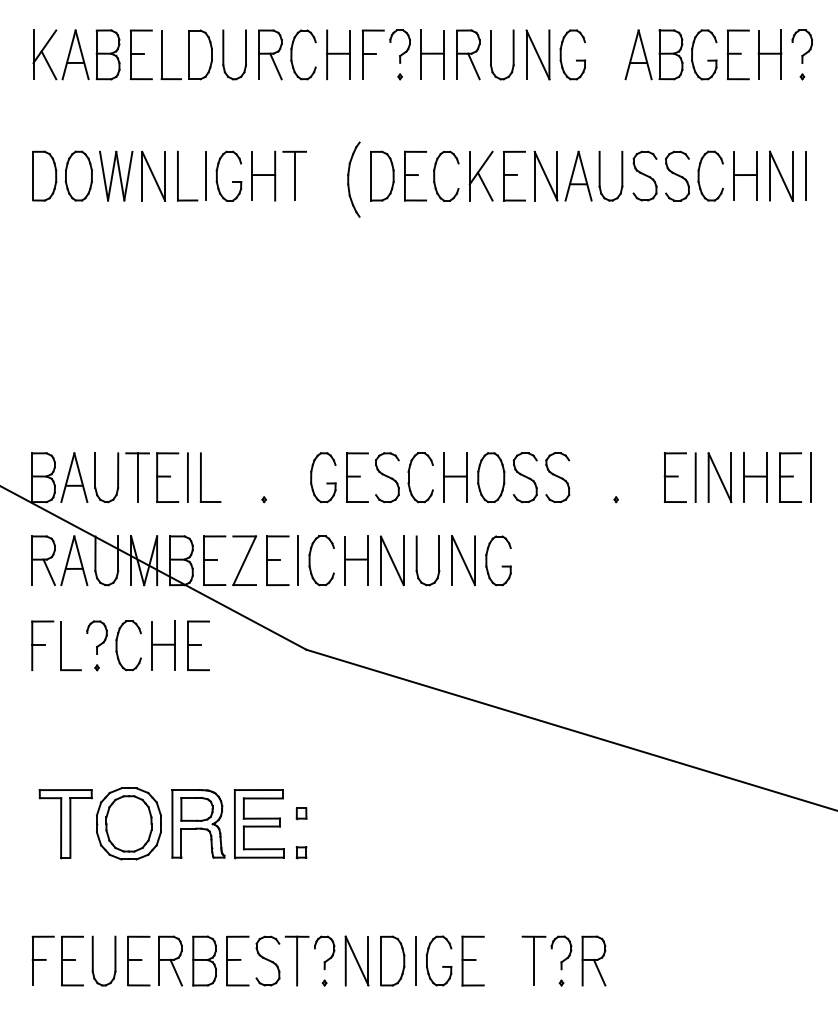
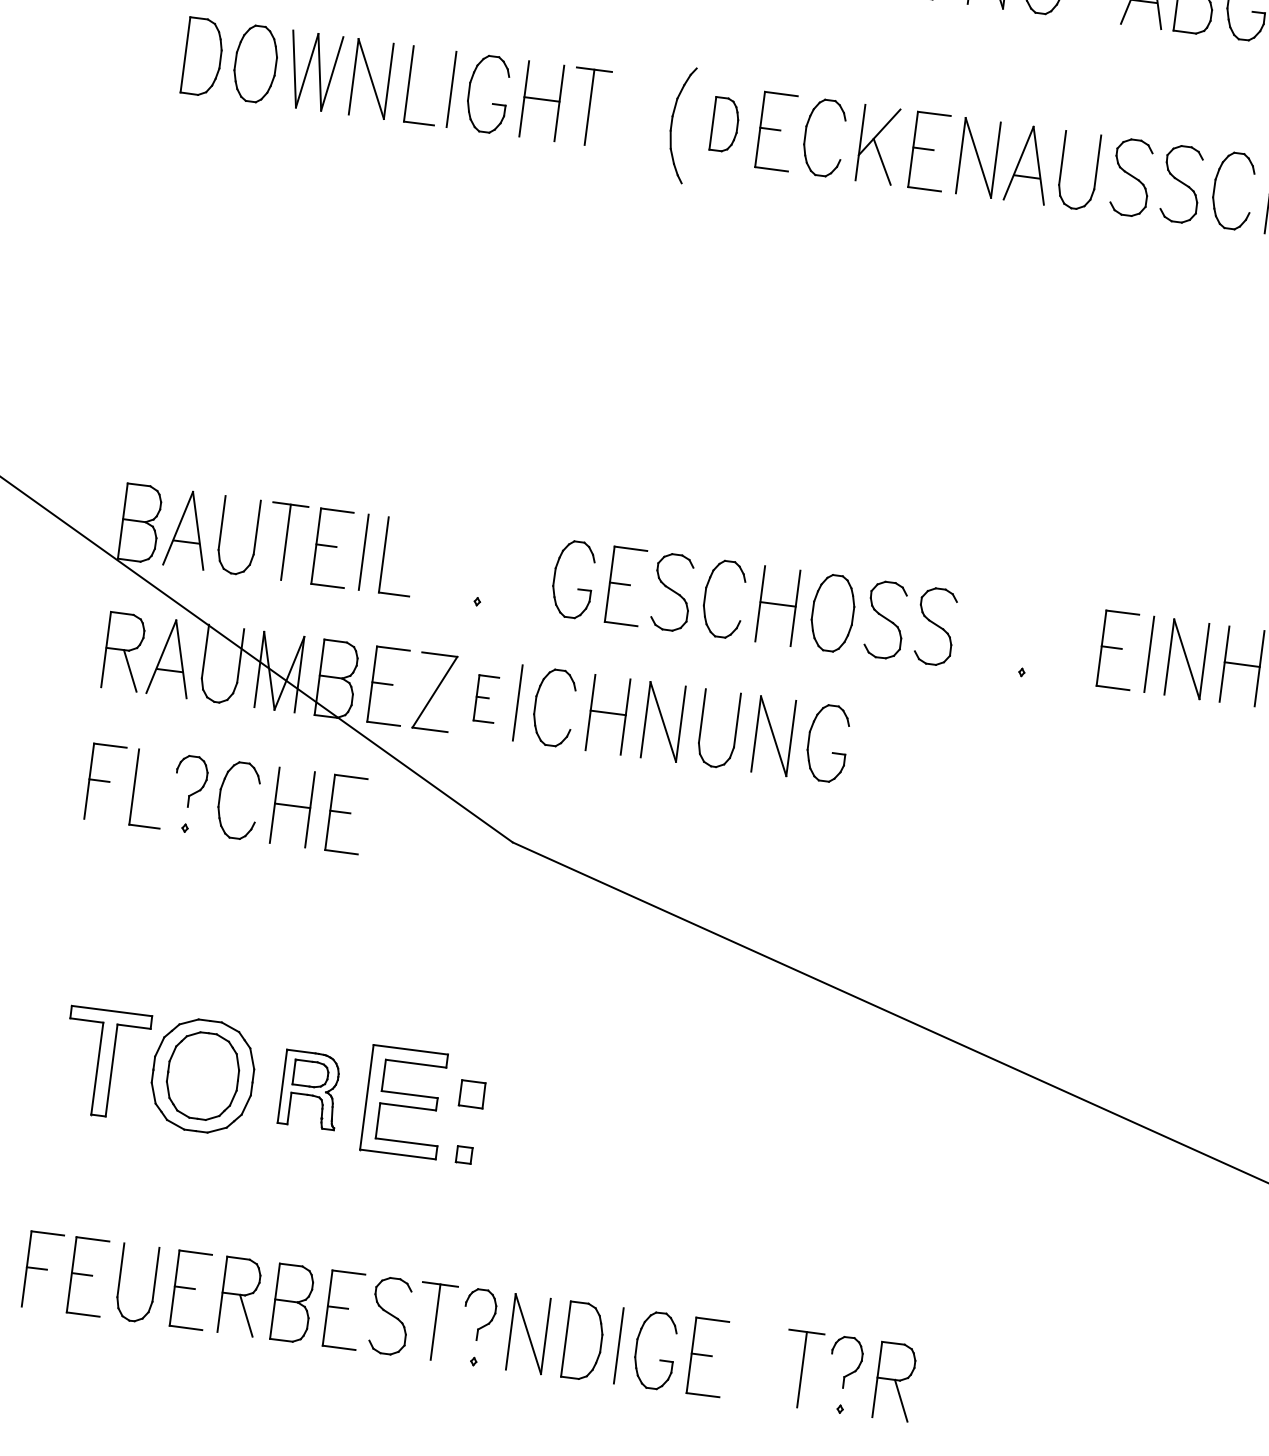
part: (382, 175) -> (725, 123), size x0.7
part: (277, 560) -> (485, 698), size x0.6
part: (301, 813) -> (472, 1094), size x1.6
part: (198, 823) -> (310, 1089), size x0.7

